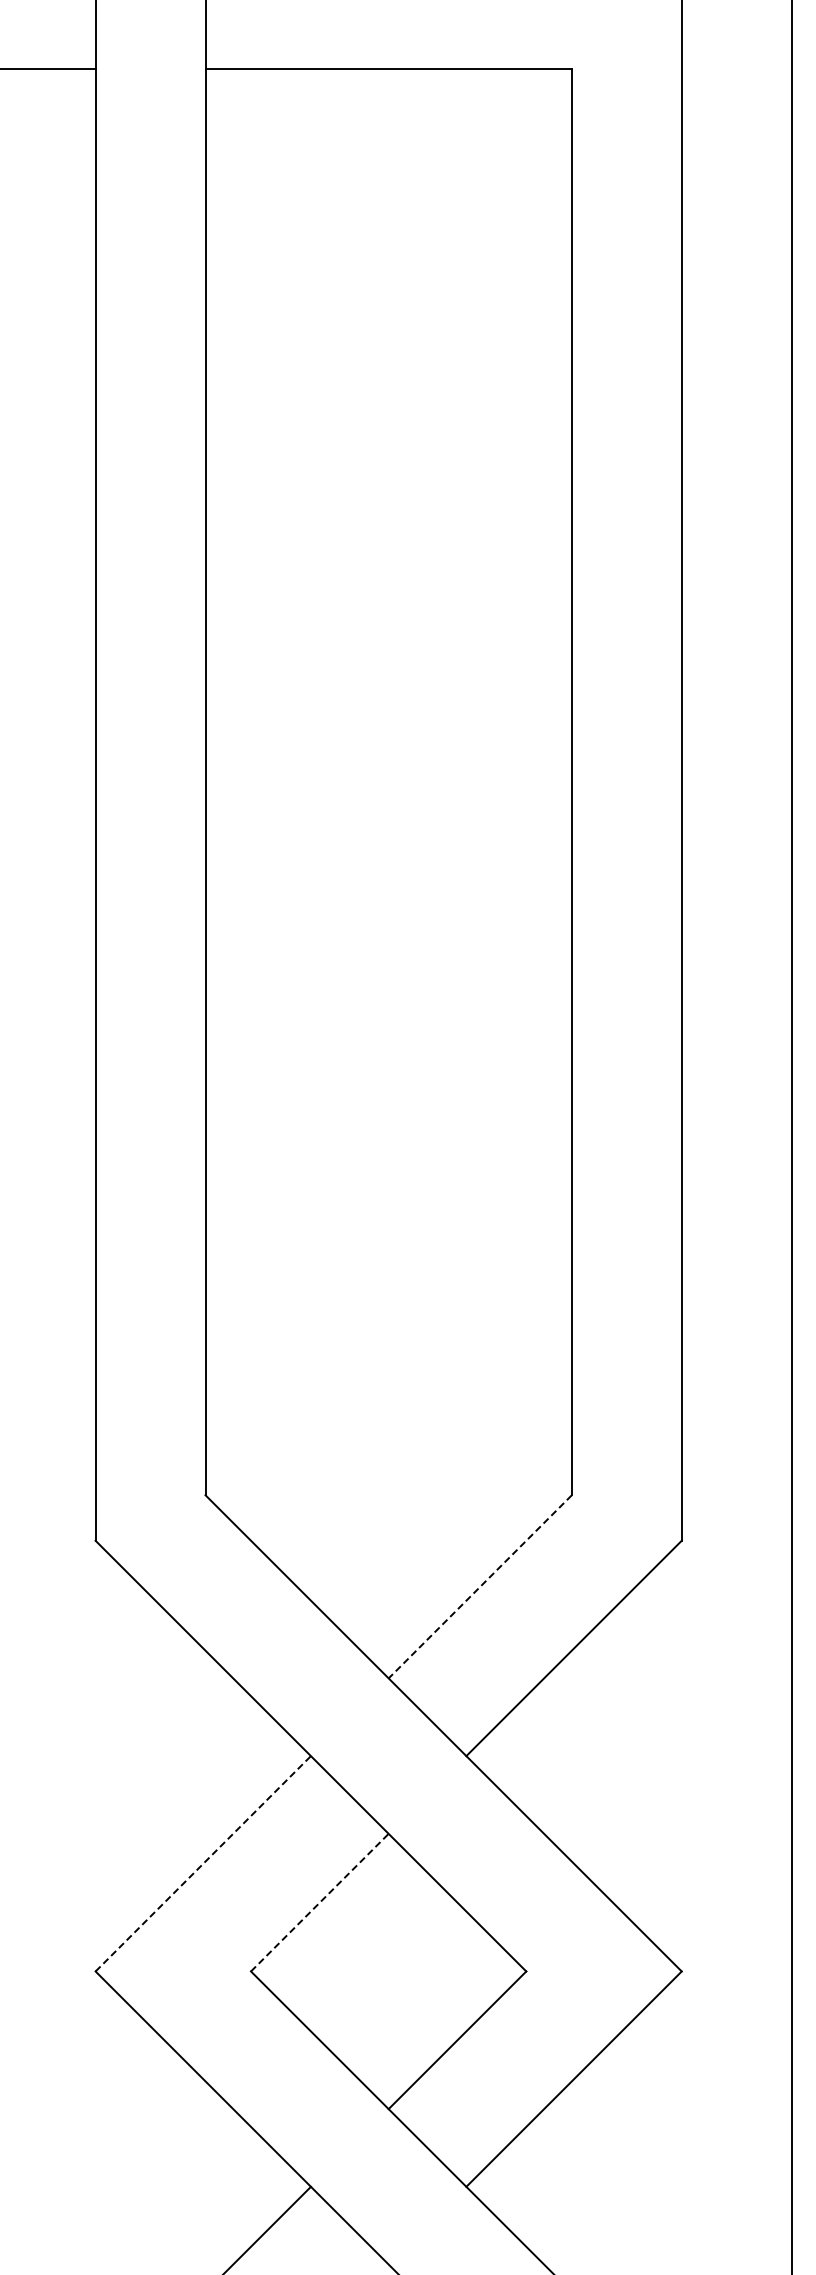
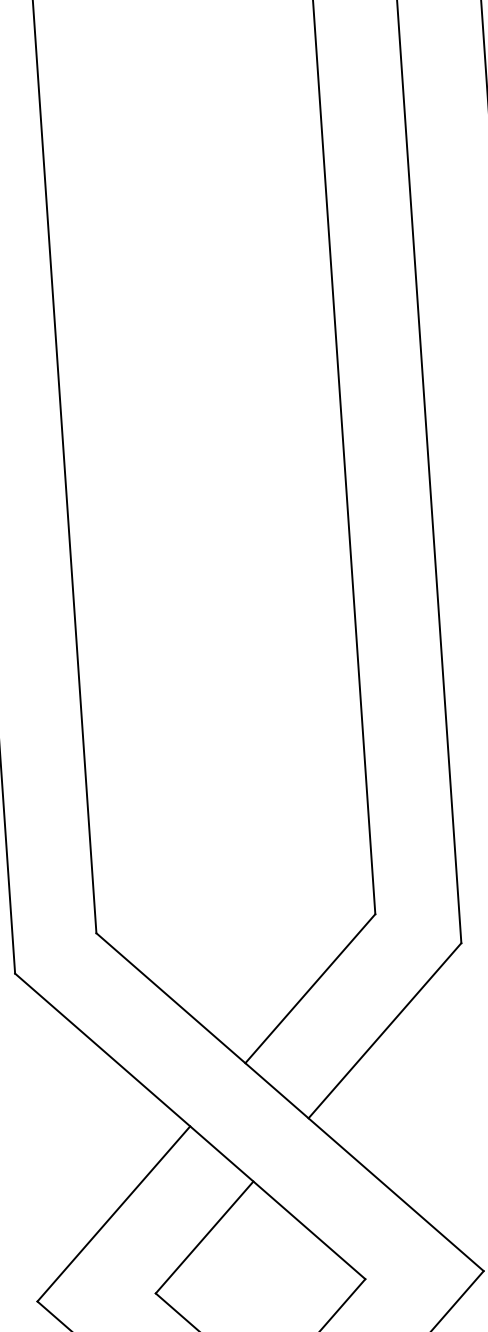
line: (480, 1586) -> (310, 988), dashed -> solid
line: (203, 1863) -> (114, 1213), dashed -> solid
line: (320, 1902) -> (205, 1237), dashed -> solid

